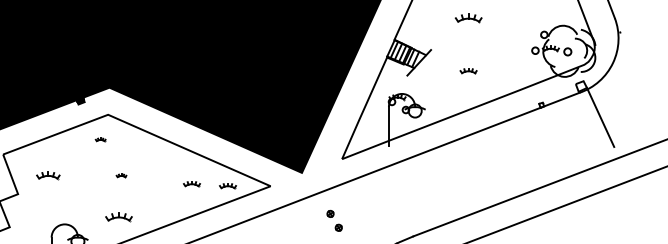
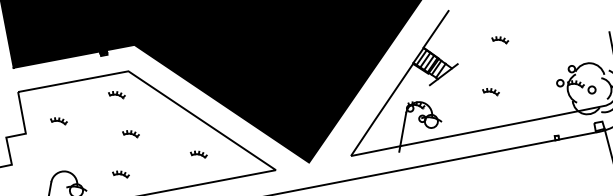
part: (468, 18) -> (500, 39), size x0.62
part: (100, 139) -> (116, 94), size x1.67
part: (48, 175) -> (59, 120), size x0.71
part: (121, 175) -> (130, 133), size x1.67
part: (227, 186) -> (233, 162), removed
part: (118, 217) -> (120, 174), size x0.62

